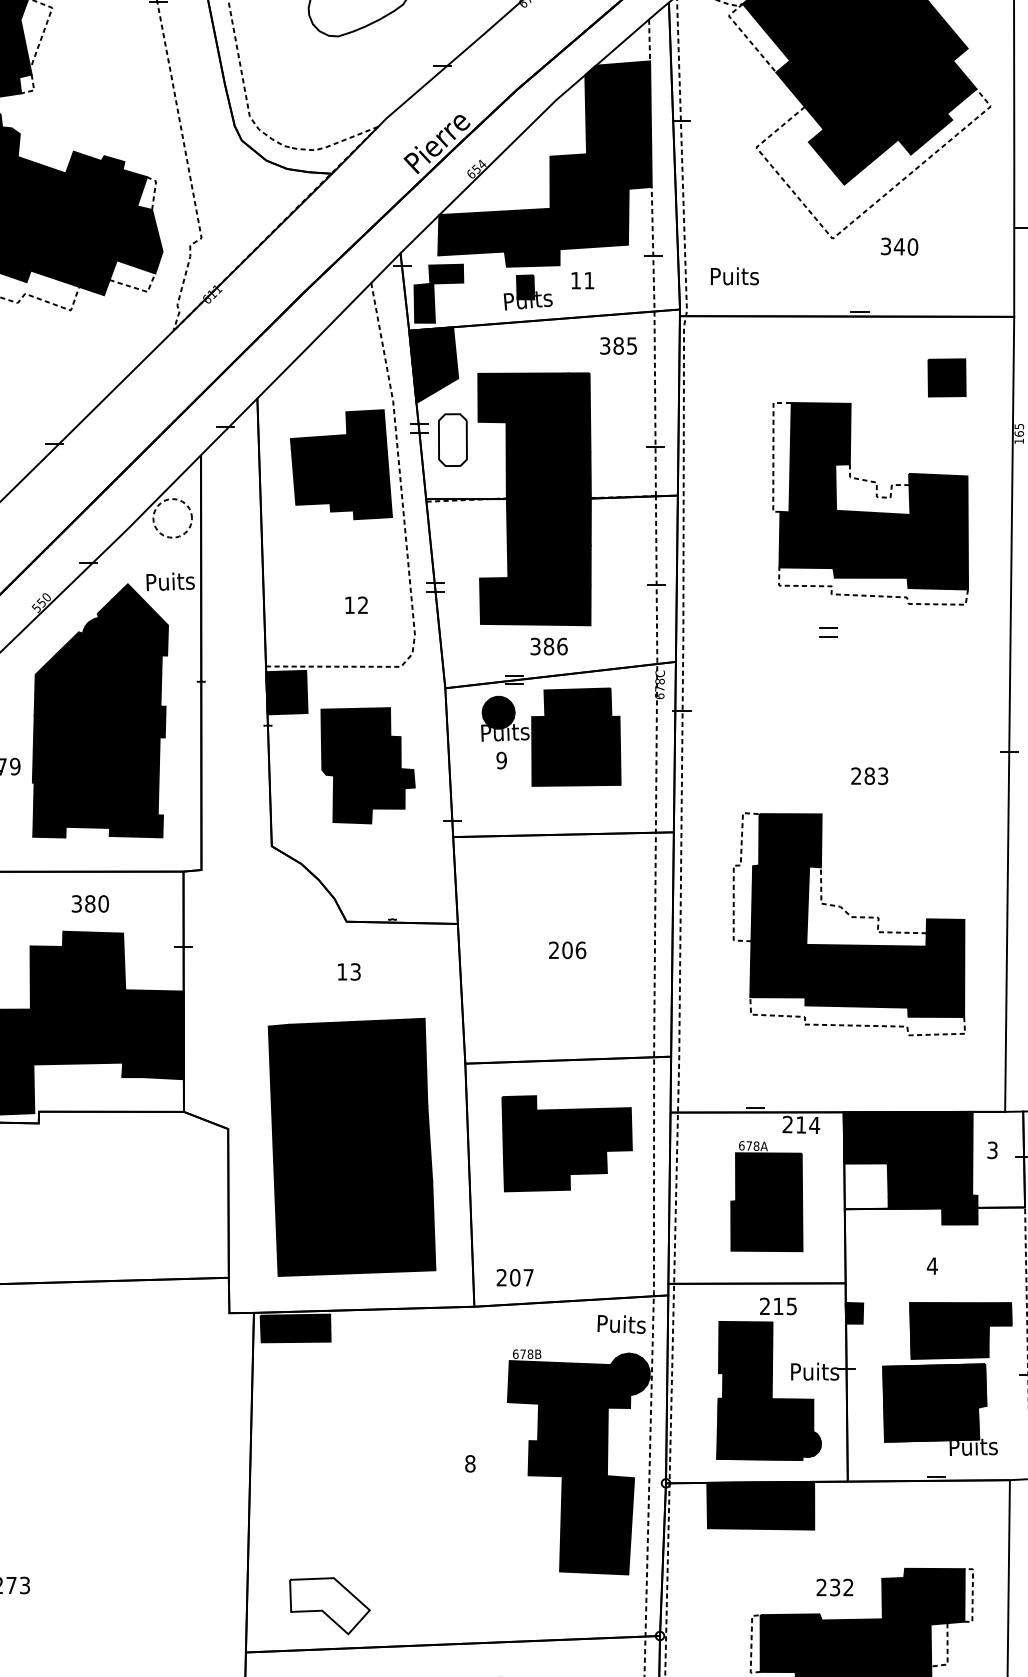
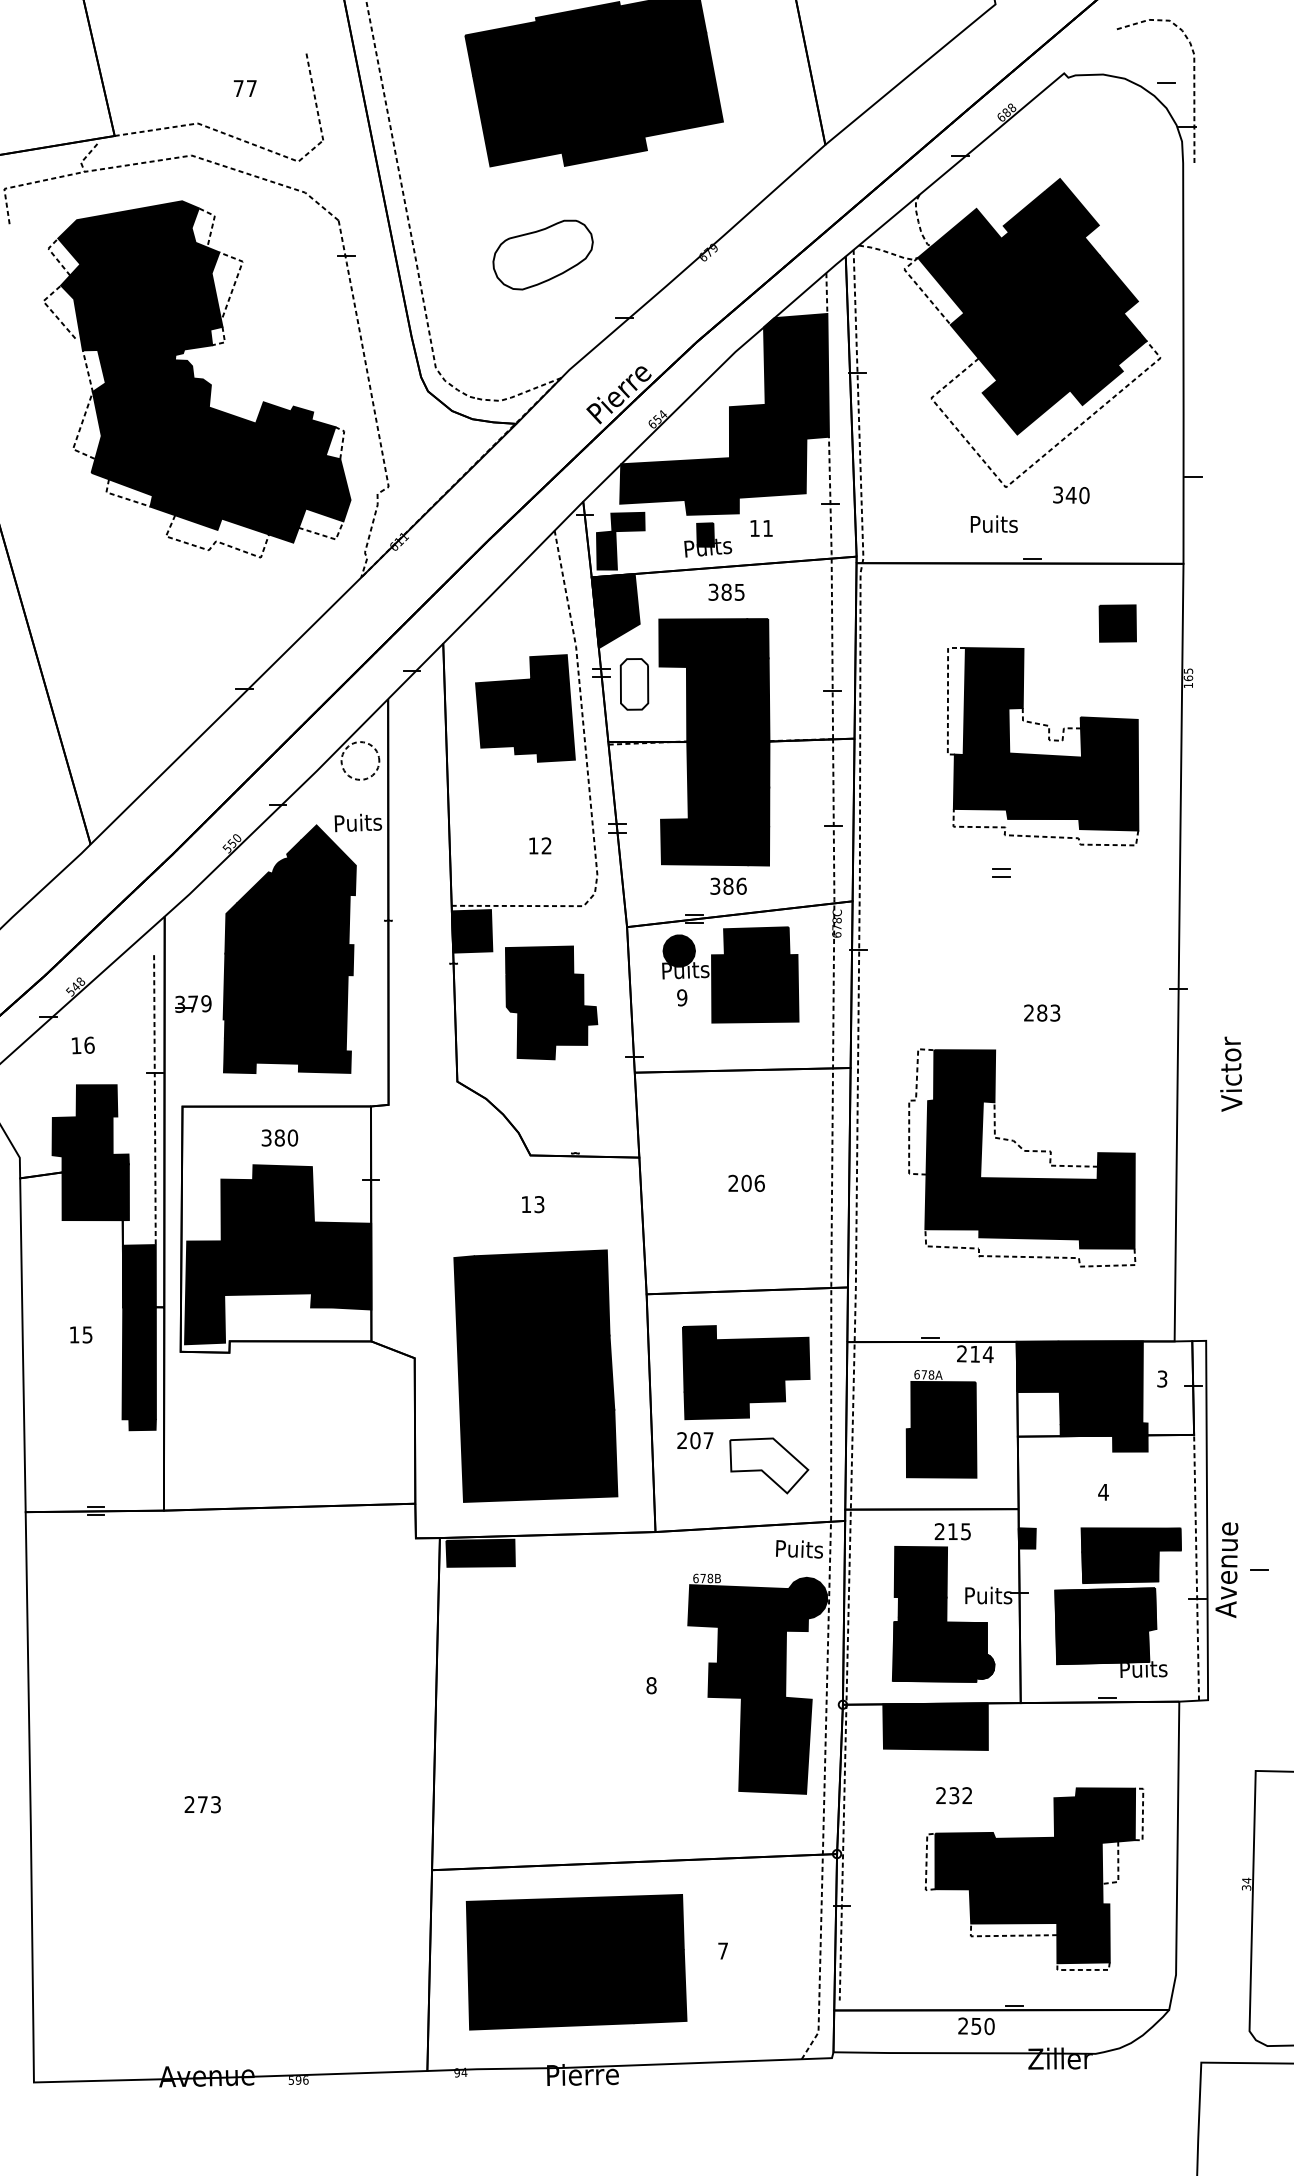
text: (734, 275) -> (993, 523), moved
text: (618, 345) -> (726, 591), moved
text: (515, 1277) -> (695, 1440), moved
text: (834, 1587) -> (953, 1795), moved
part: (330, 1605) -> (769, 1465), moved

